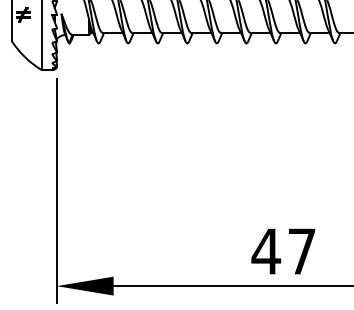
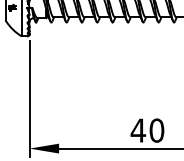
text: (301, 251) -> (156, 130), 47 -> 40

